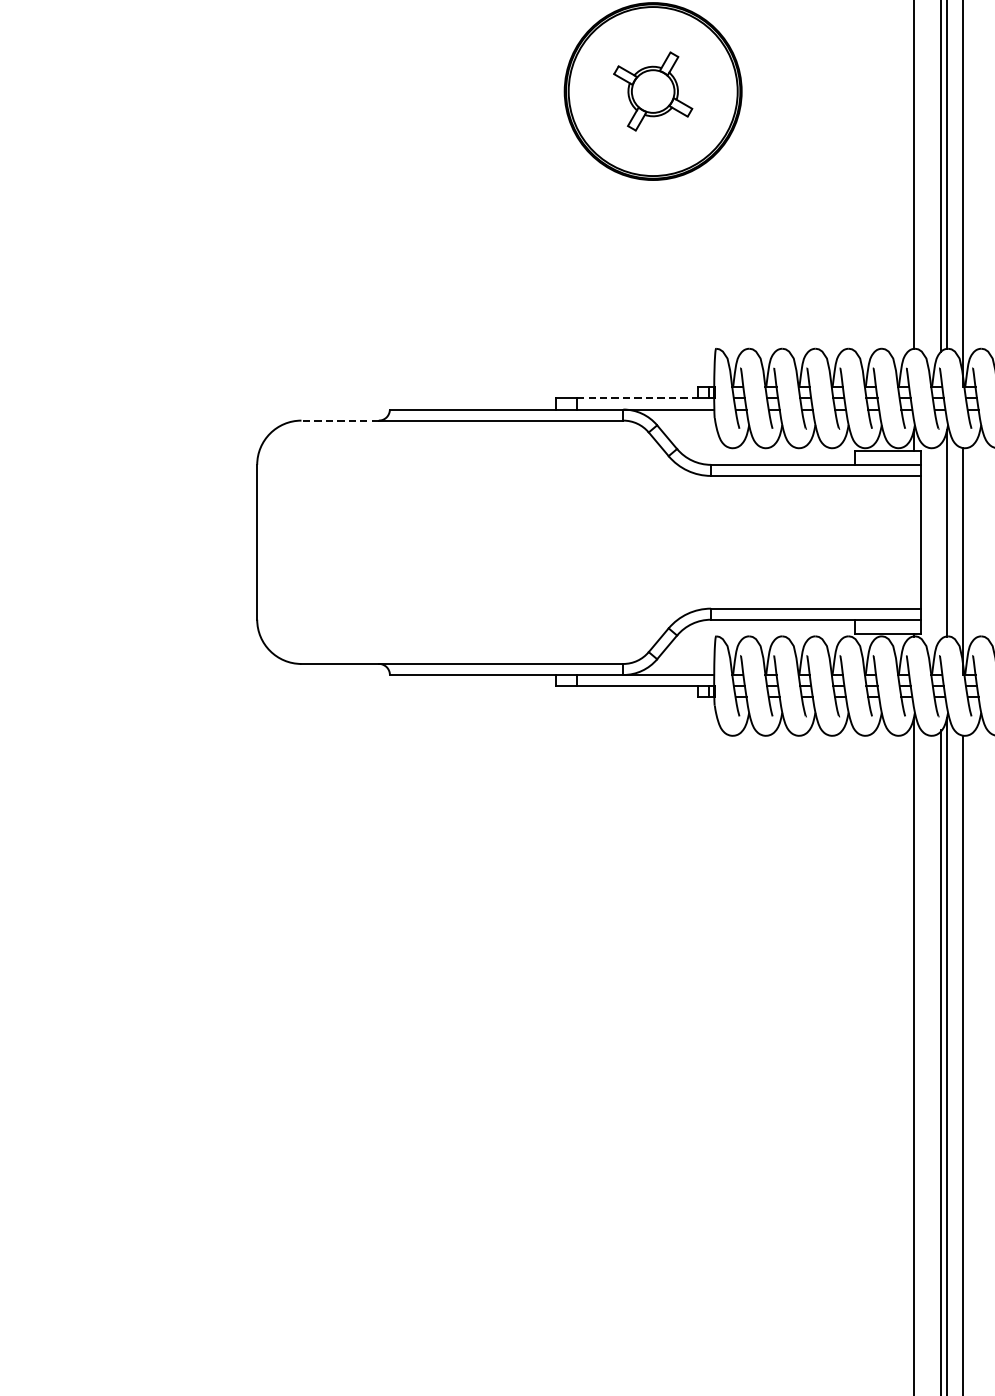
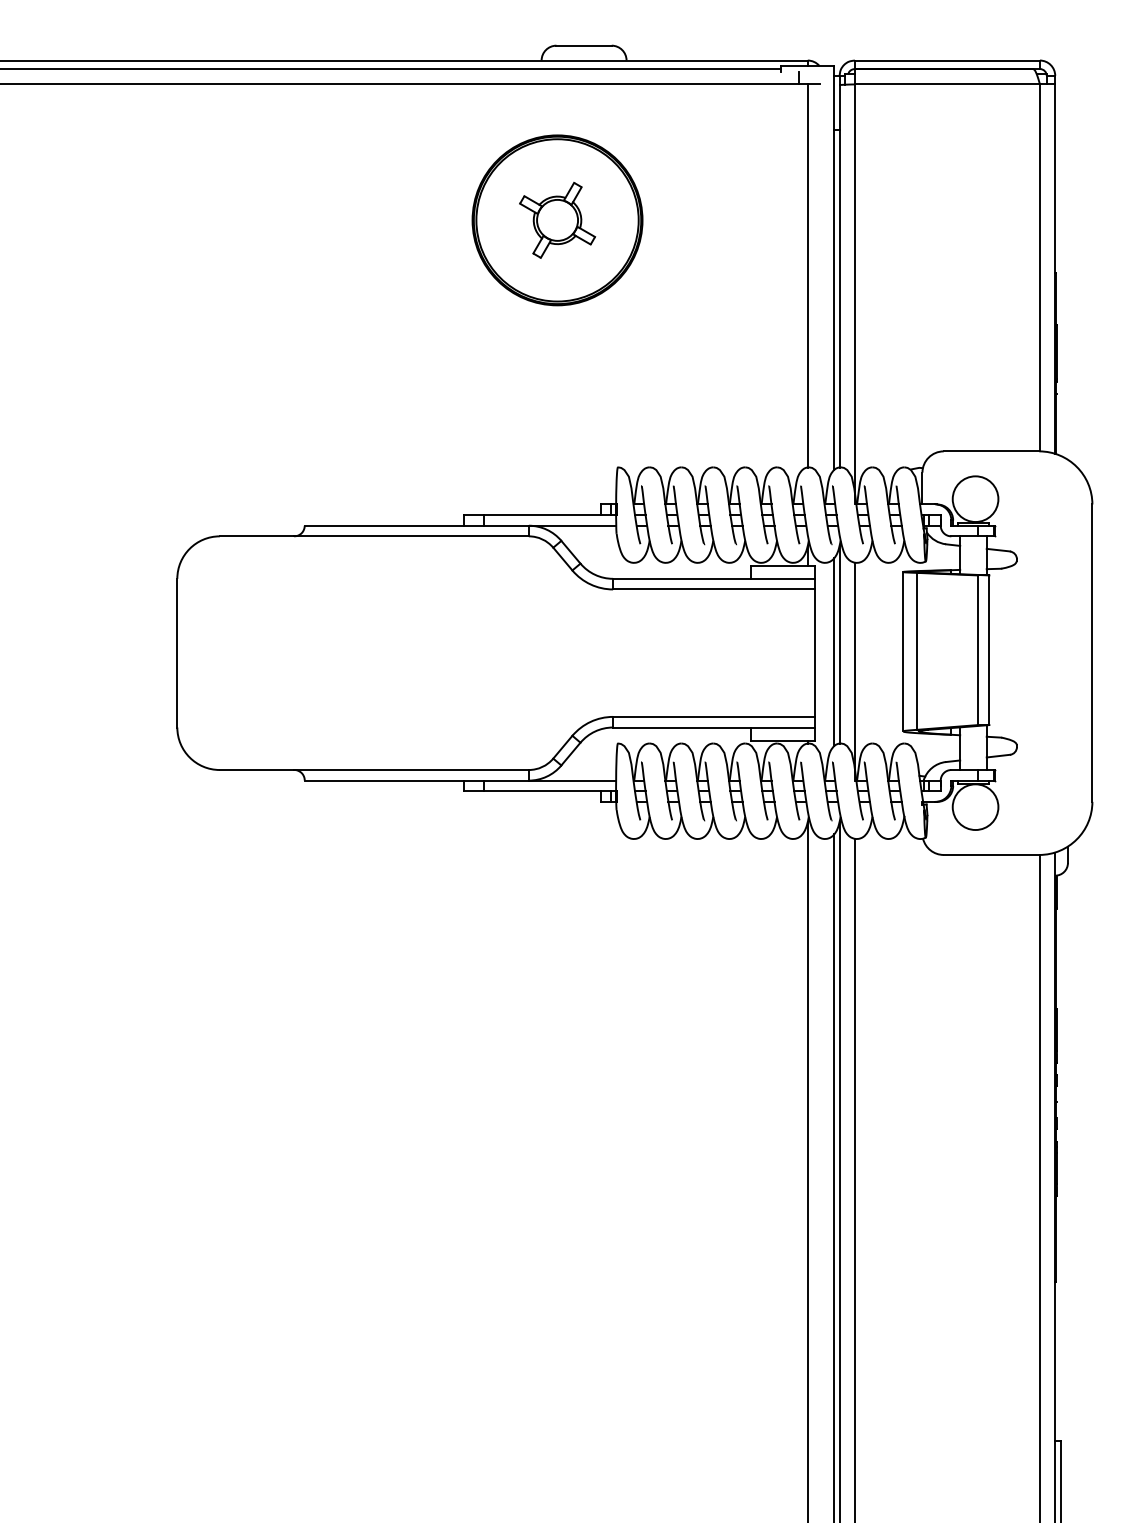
line: (638, 398) -> (543, 515), dashed -> solid
line: (339, 420) -> (256, 536), dashed -> solid
line: (941, 540) -> (834, 651), added

